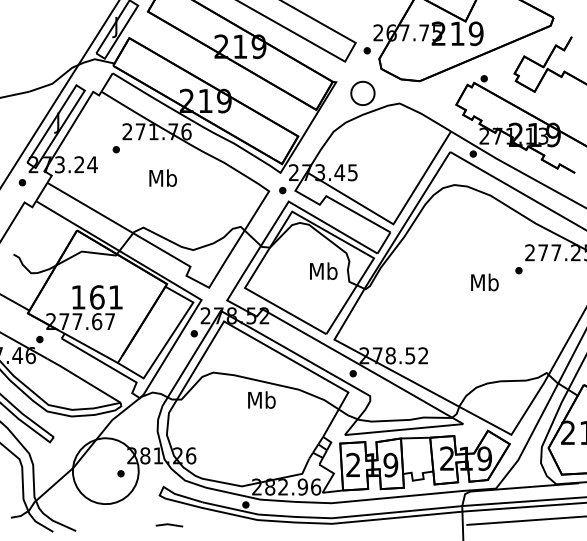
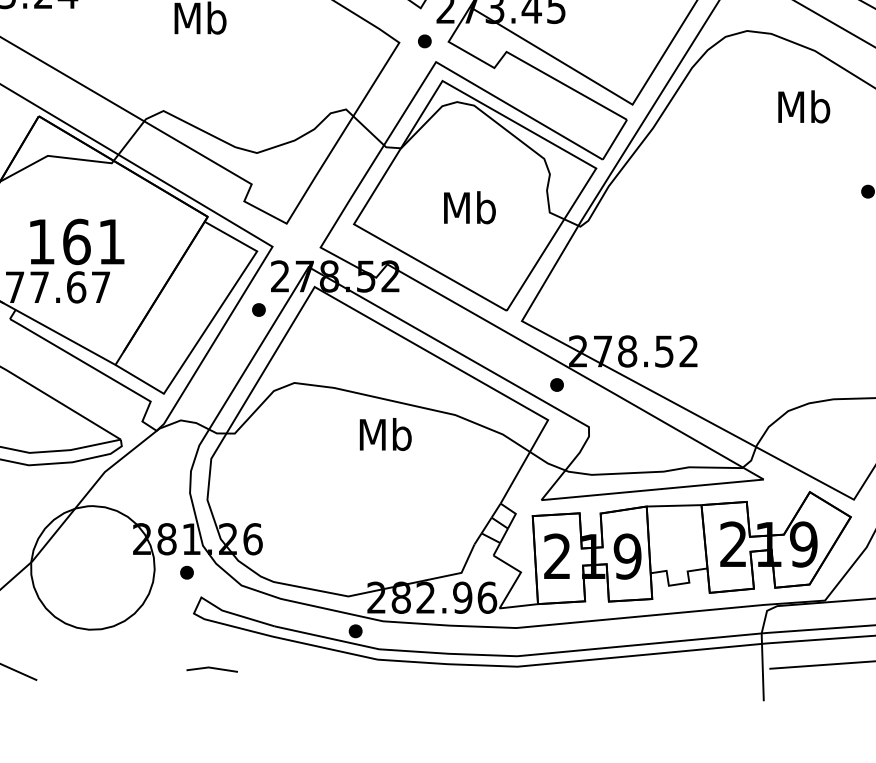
text: (323, 270) -> (469, 206), moved
text: (484, 282) -> (803, 106), moved
part: (120, 473) -> (186, 572), moved

